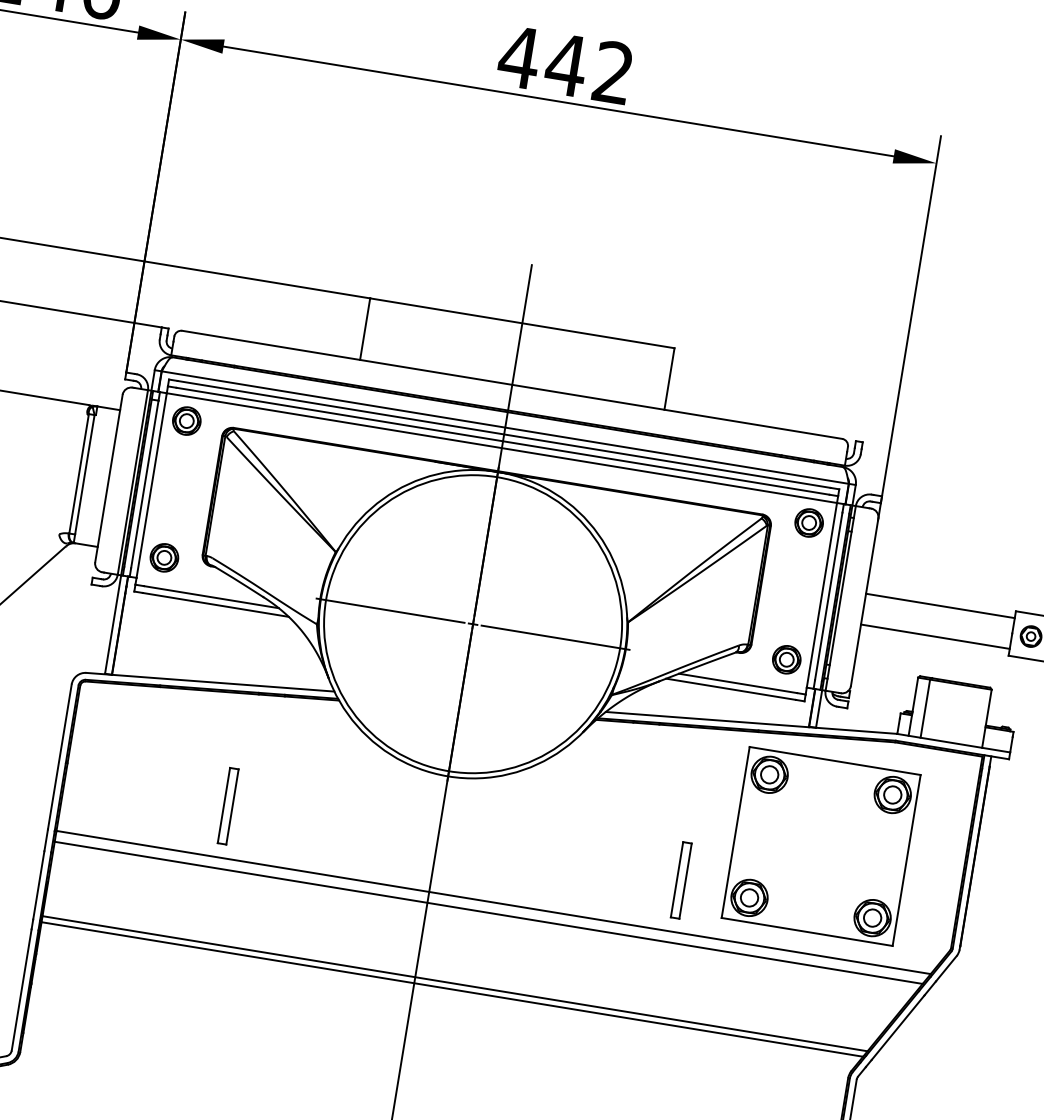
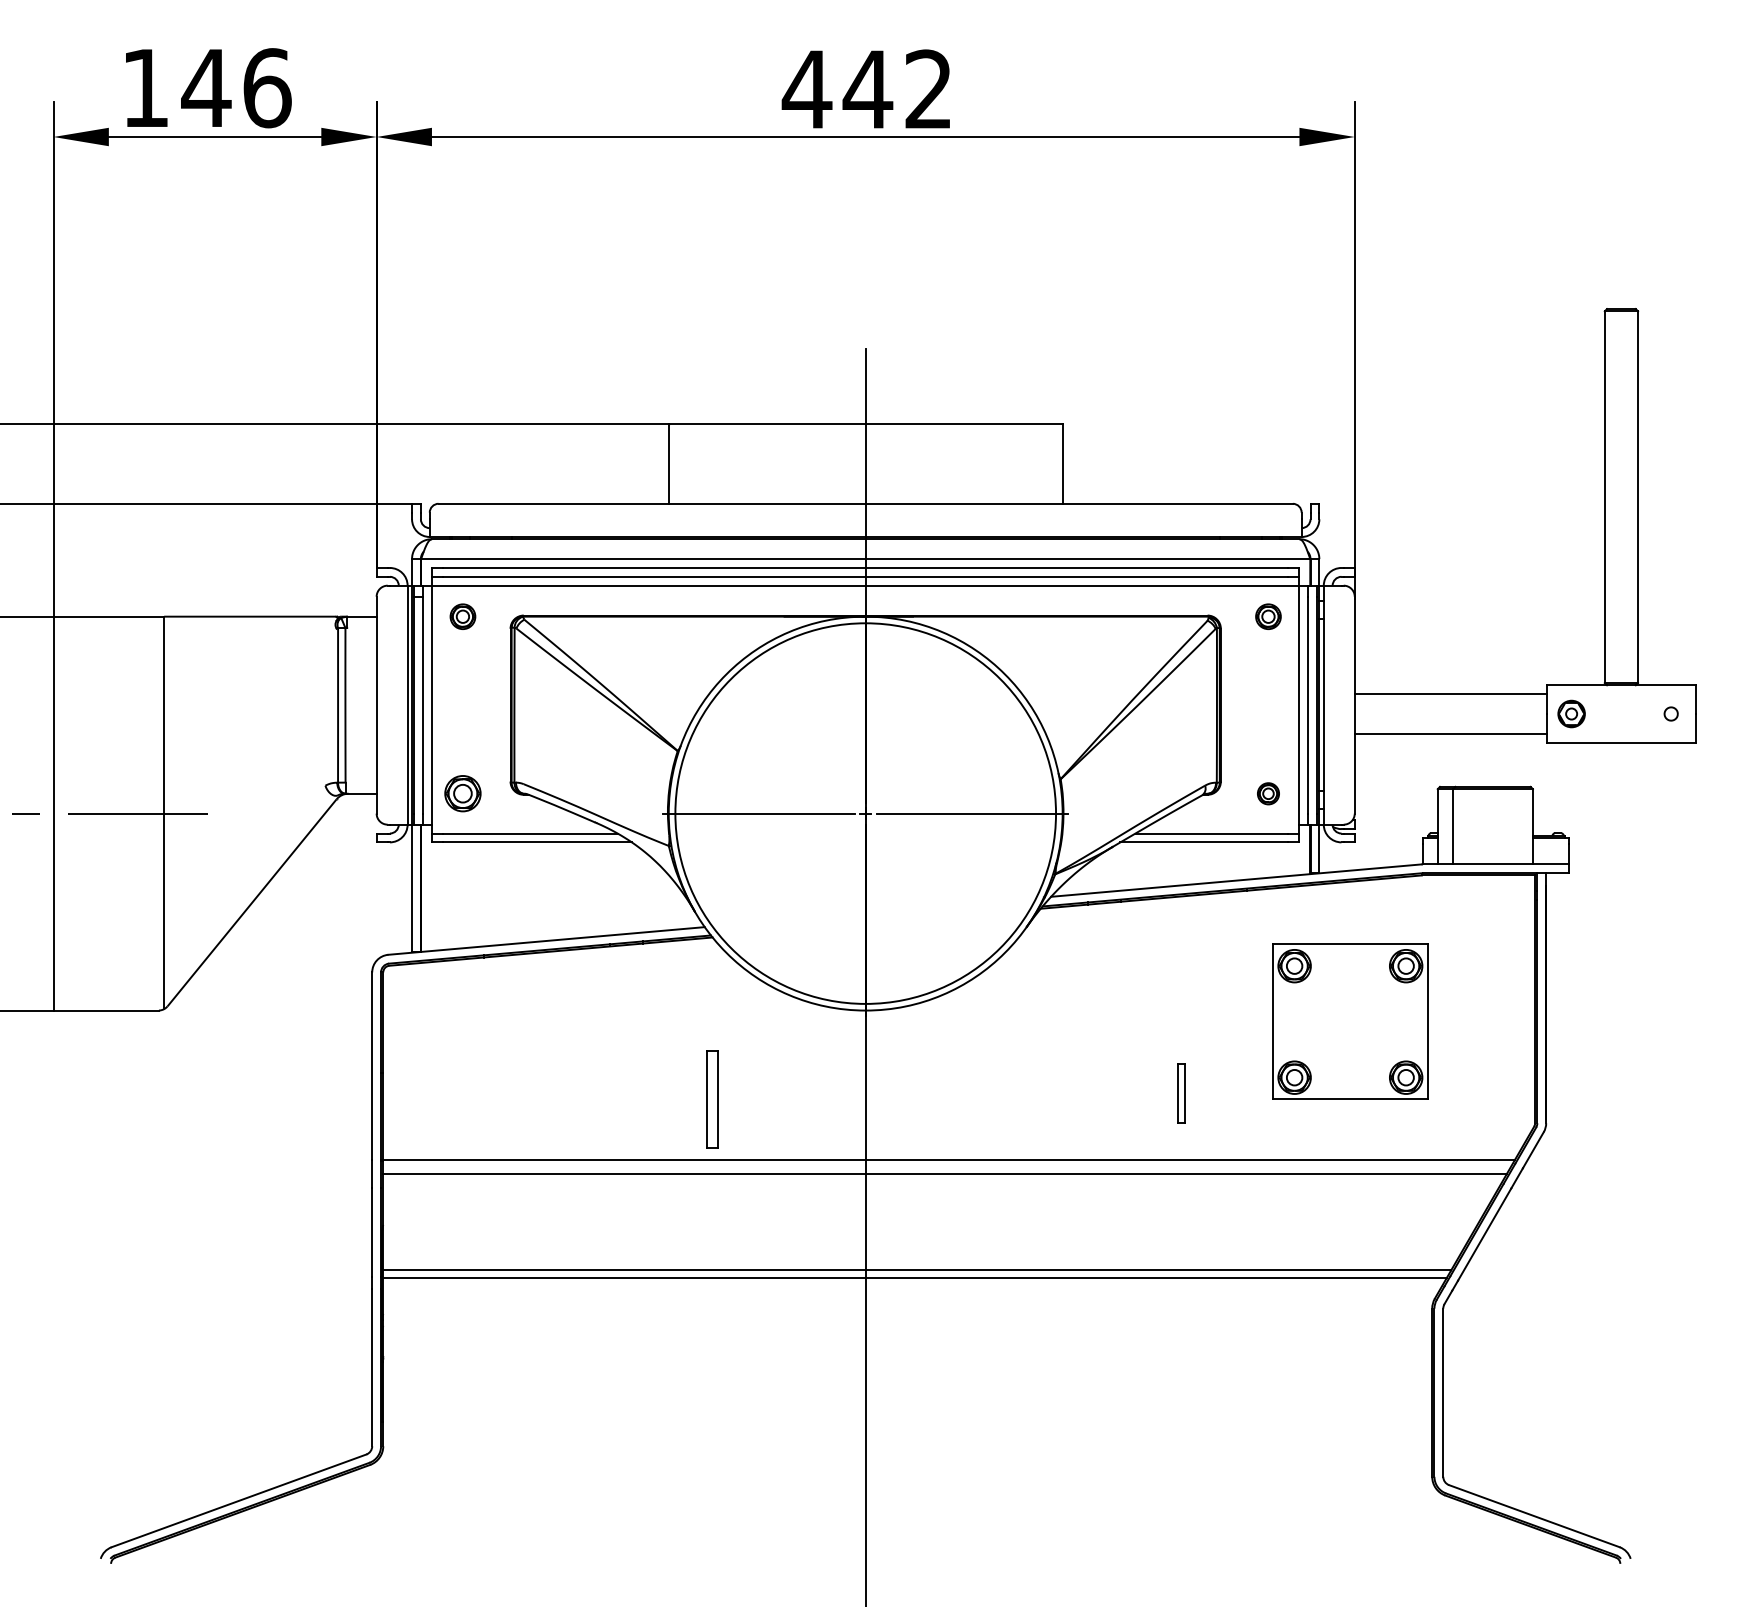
part: (186, 420) -> (462, 616), size x0.7
part: (809, 522) -> (1268, 616), size x0.7
part: (786, 659) -> (1268, 793), size x0.6
part: (228, 806) -> (712, 1099), moved
part: (821, 846) -> (1350, 1021), size x0.7
part: (681, 880) -> (1181, 1093), size x0.6

